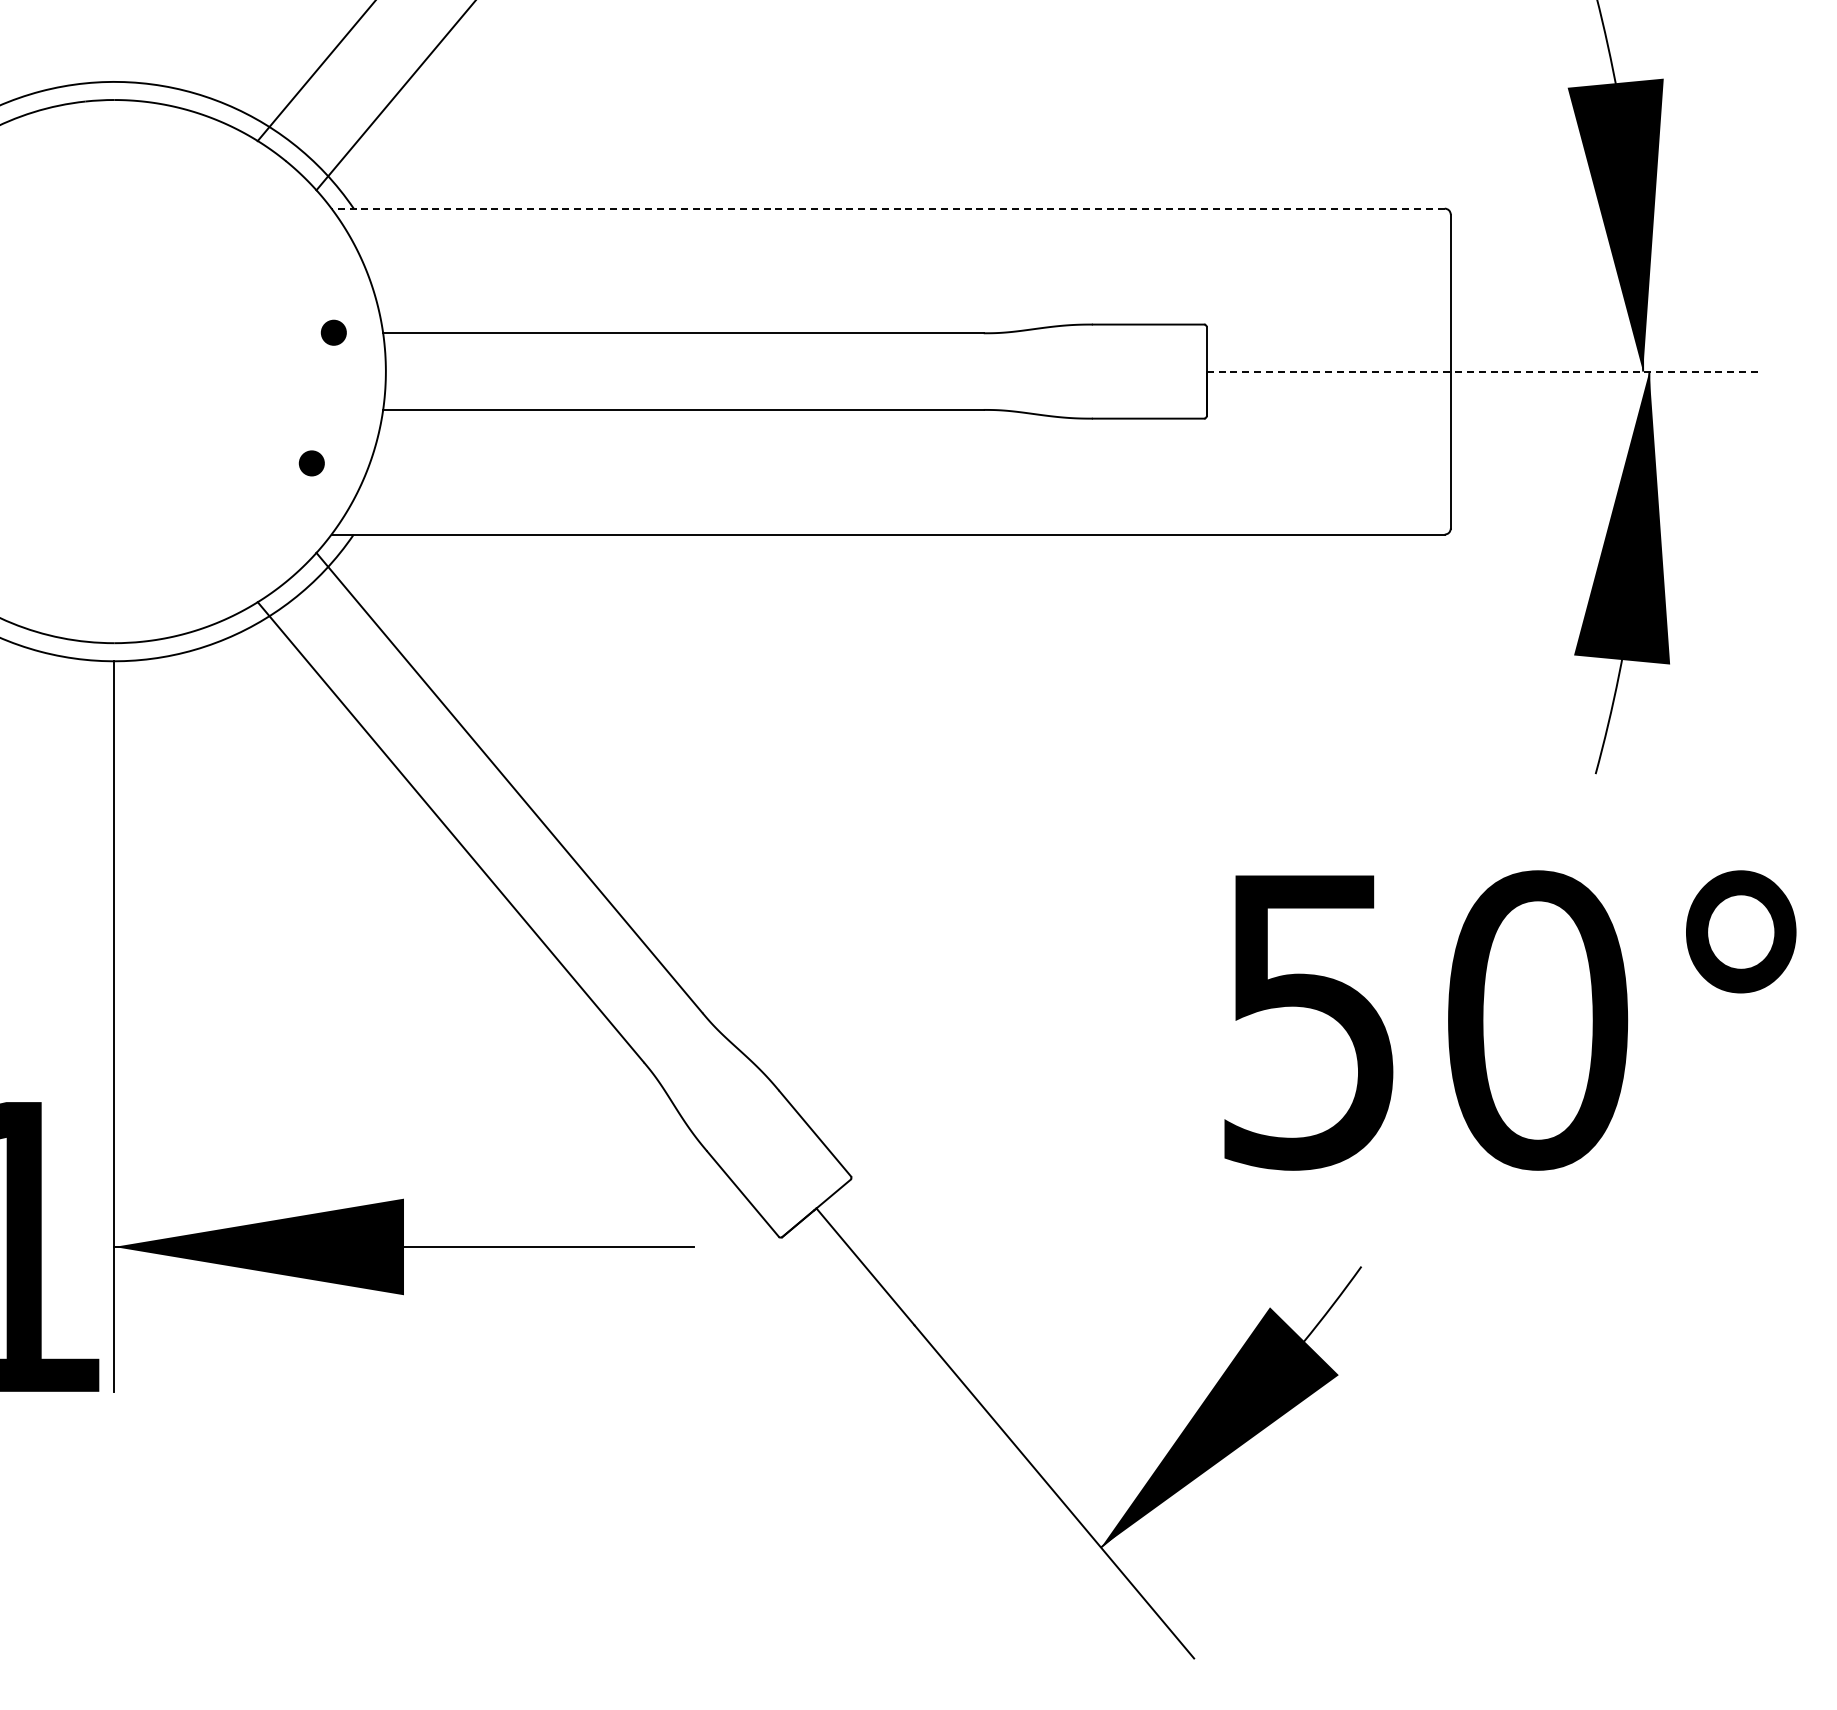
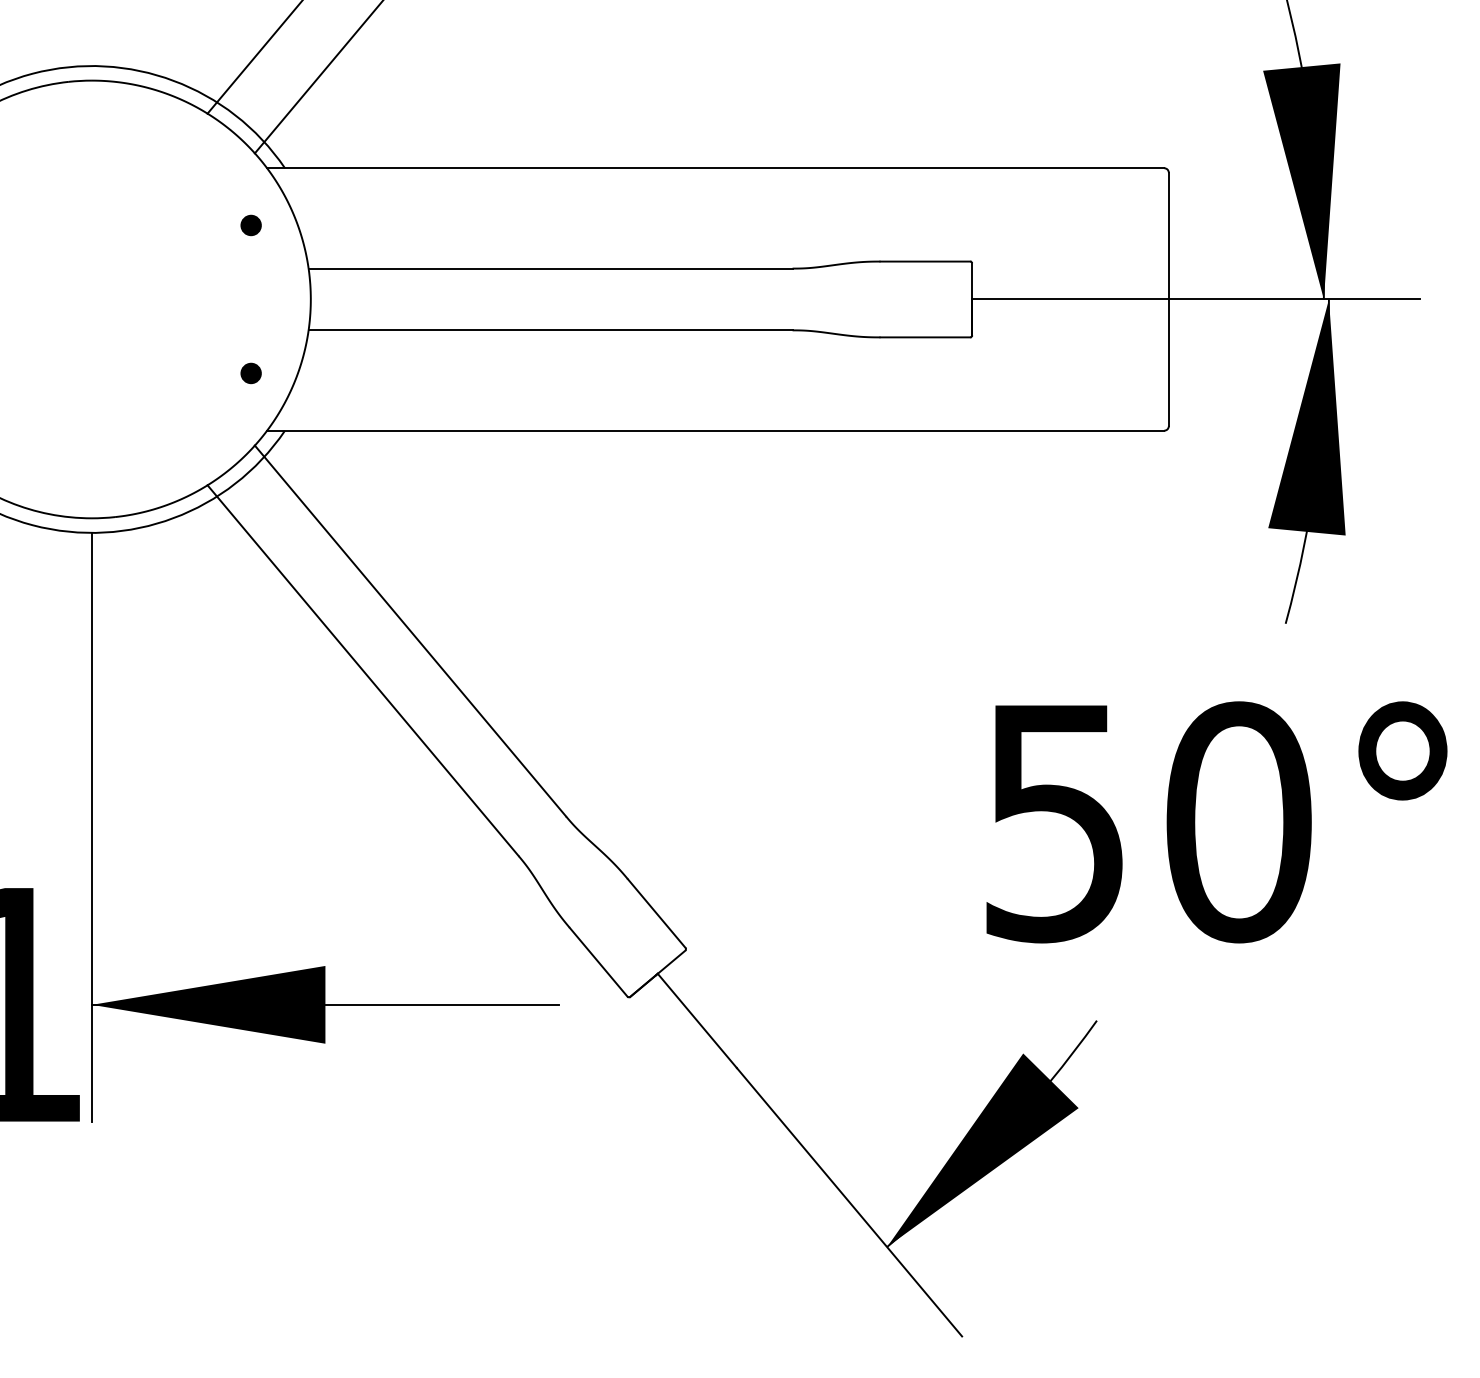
line: (888, 208) -> (715, 168), dashed -> solid
part: (333, 332) -> (250, 225), moved
line: (1484, 371) -> (1196, 299), dashed -> solid

